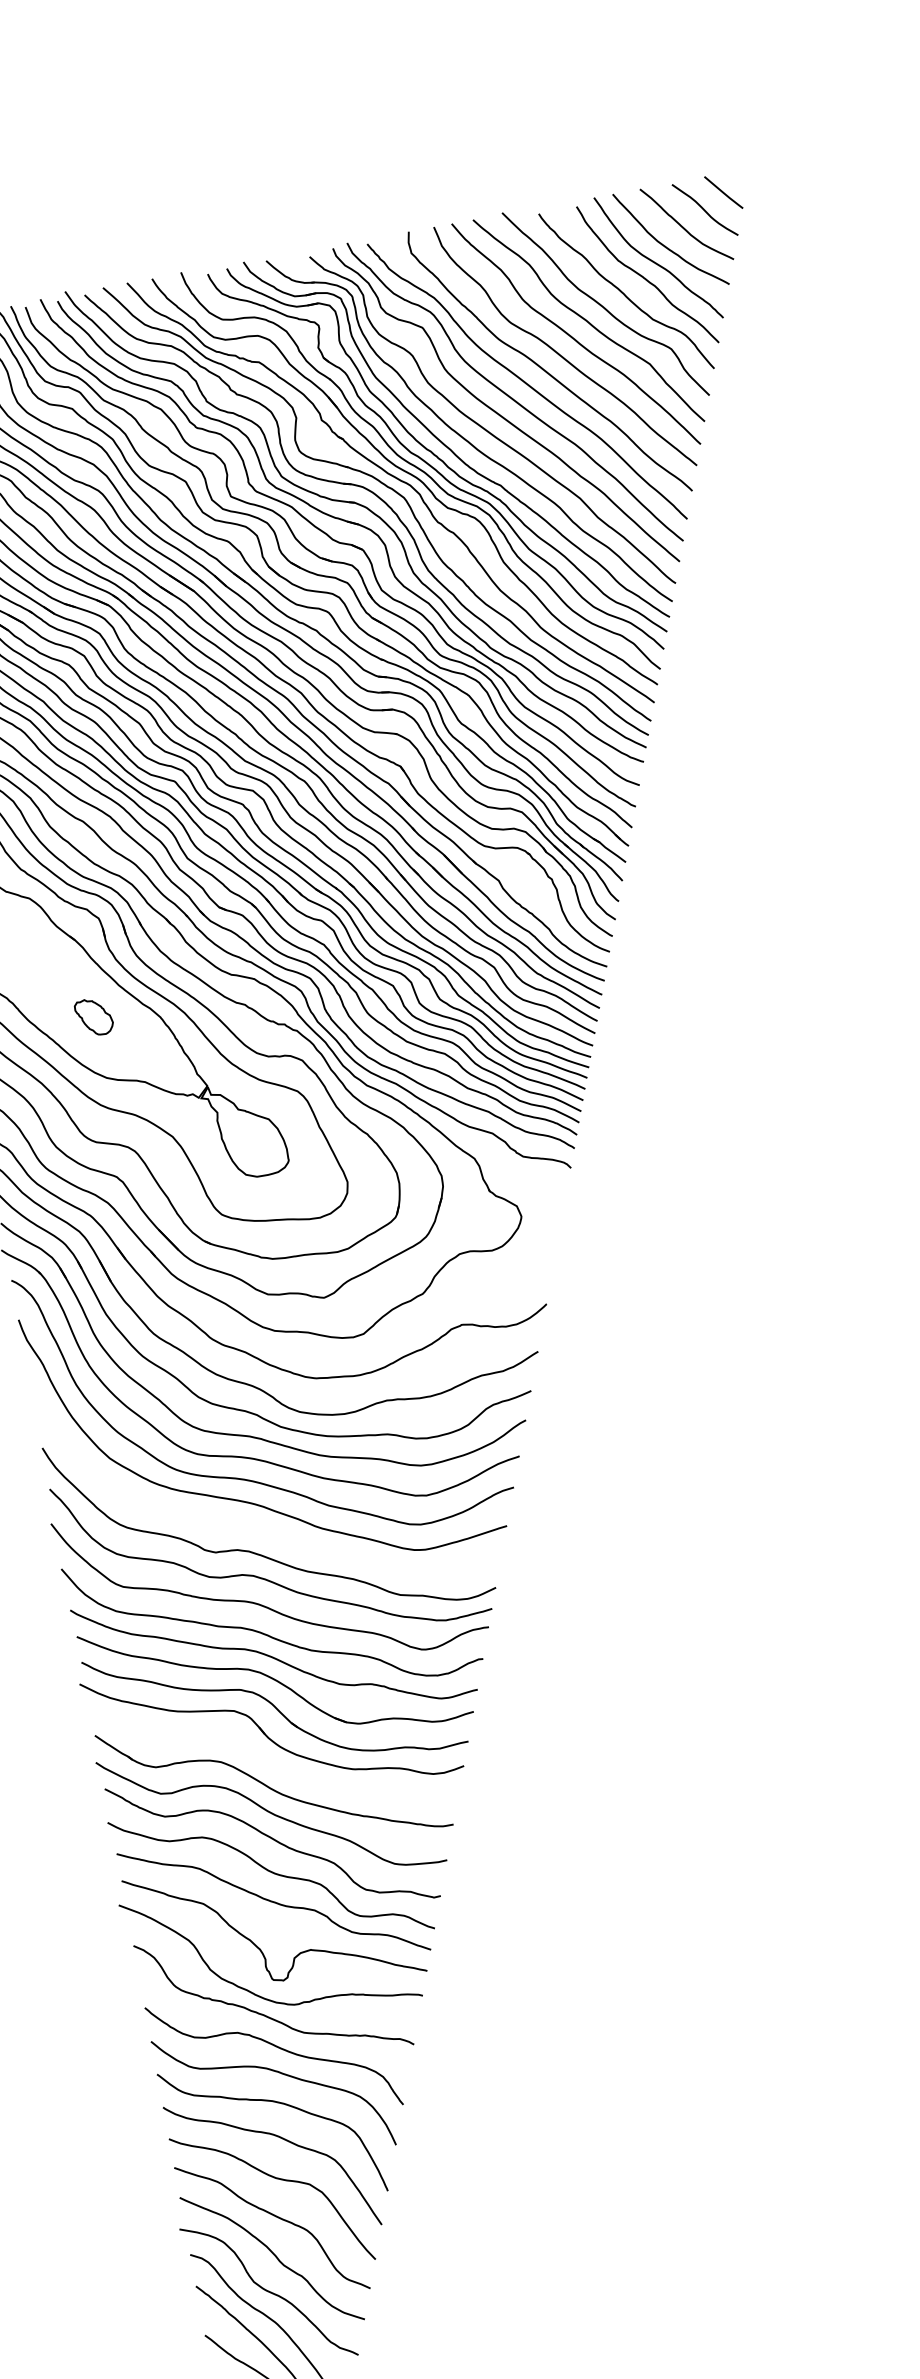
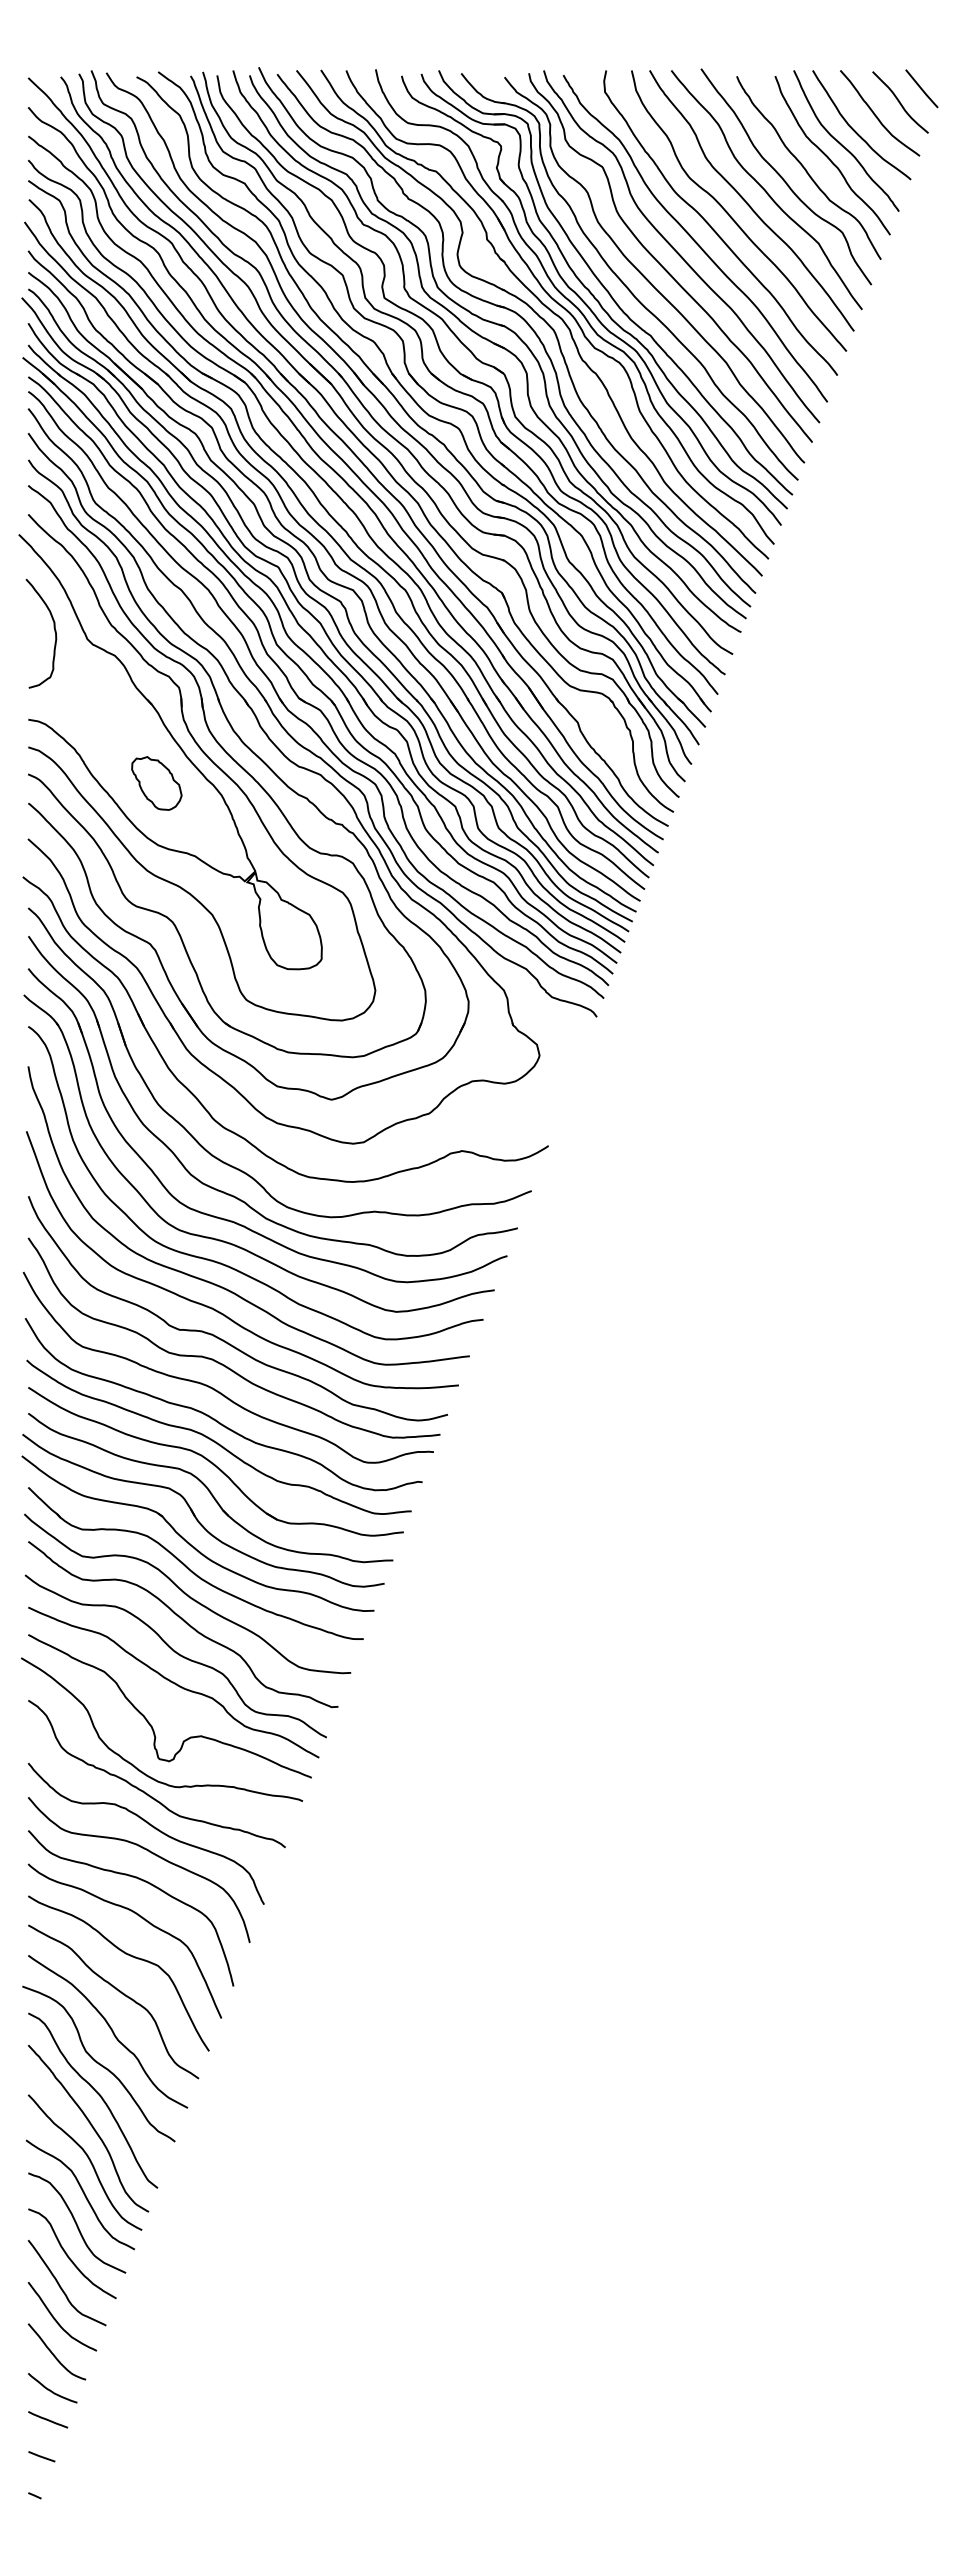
part: (93, 1017) -> (156, 783), size x1.43
curve: (250, 1526) -> (218, 1310), added
part: (262, 1759) -> (188, 1541), added

